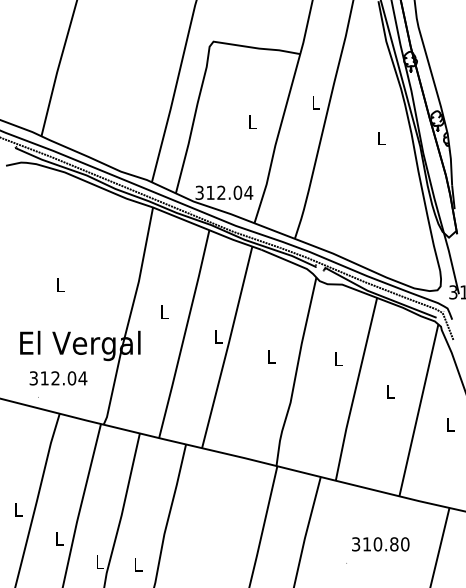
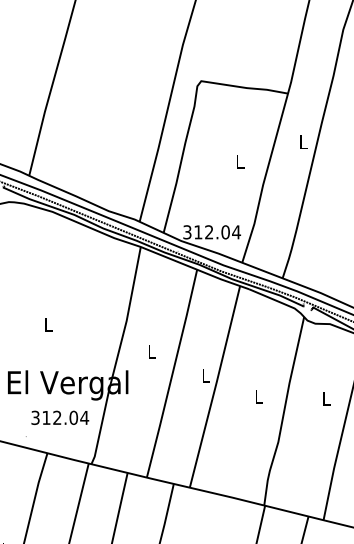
text: (58, 378) -> (60, 417), moved

